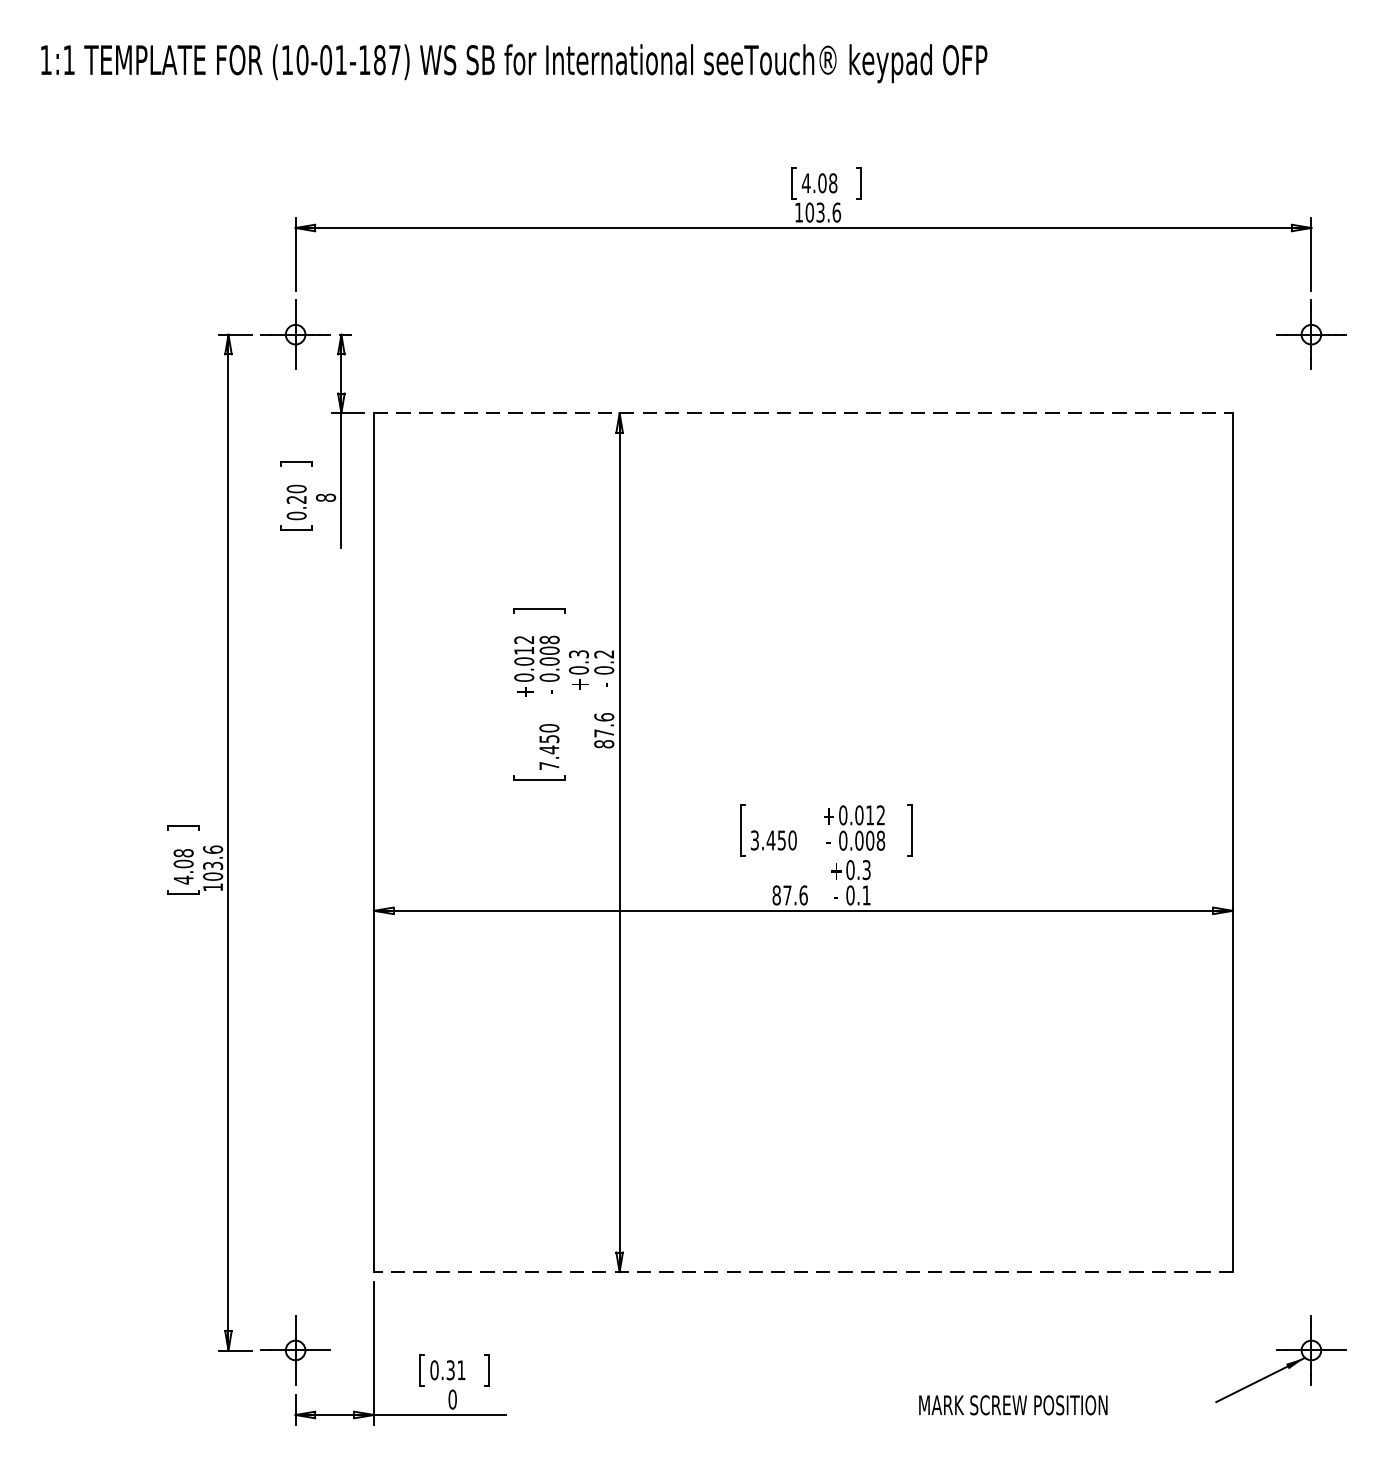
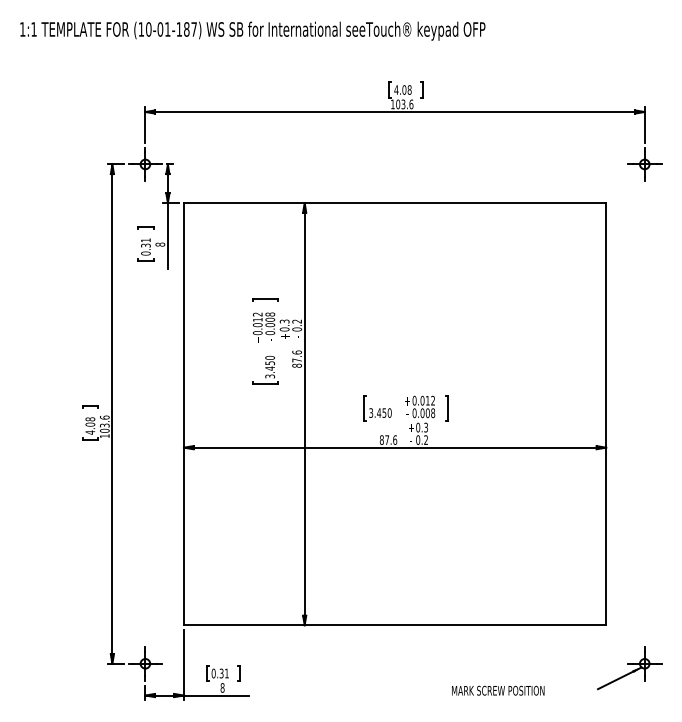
line: (804, 414) -> (395, 203), dashed -> solid
text: (295, 493) -> (145, 242), 0.20 -> 0.31
text: (548, 766) -> (269, 376), 7.450 -> 3.450
text: (865, 894) -> (425, 439), 0.1 -> 0.2
line: (802, 1272) -> (394, 625), dashed -> solid
text: (452, 1398) -> (222, 687), 0 -> 8

